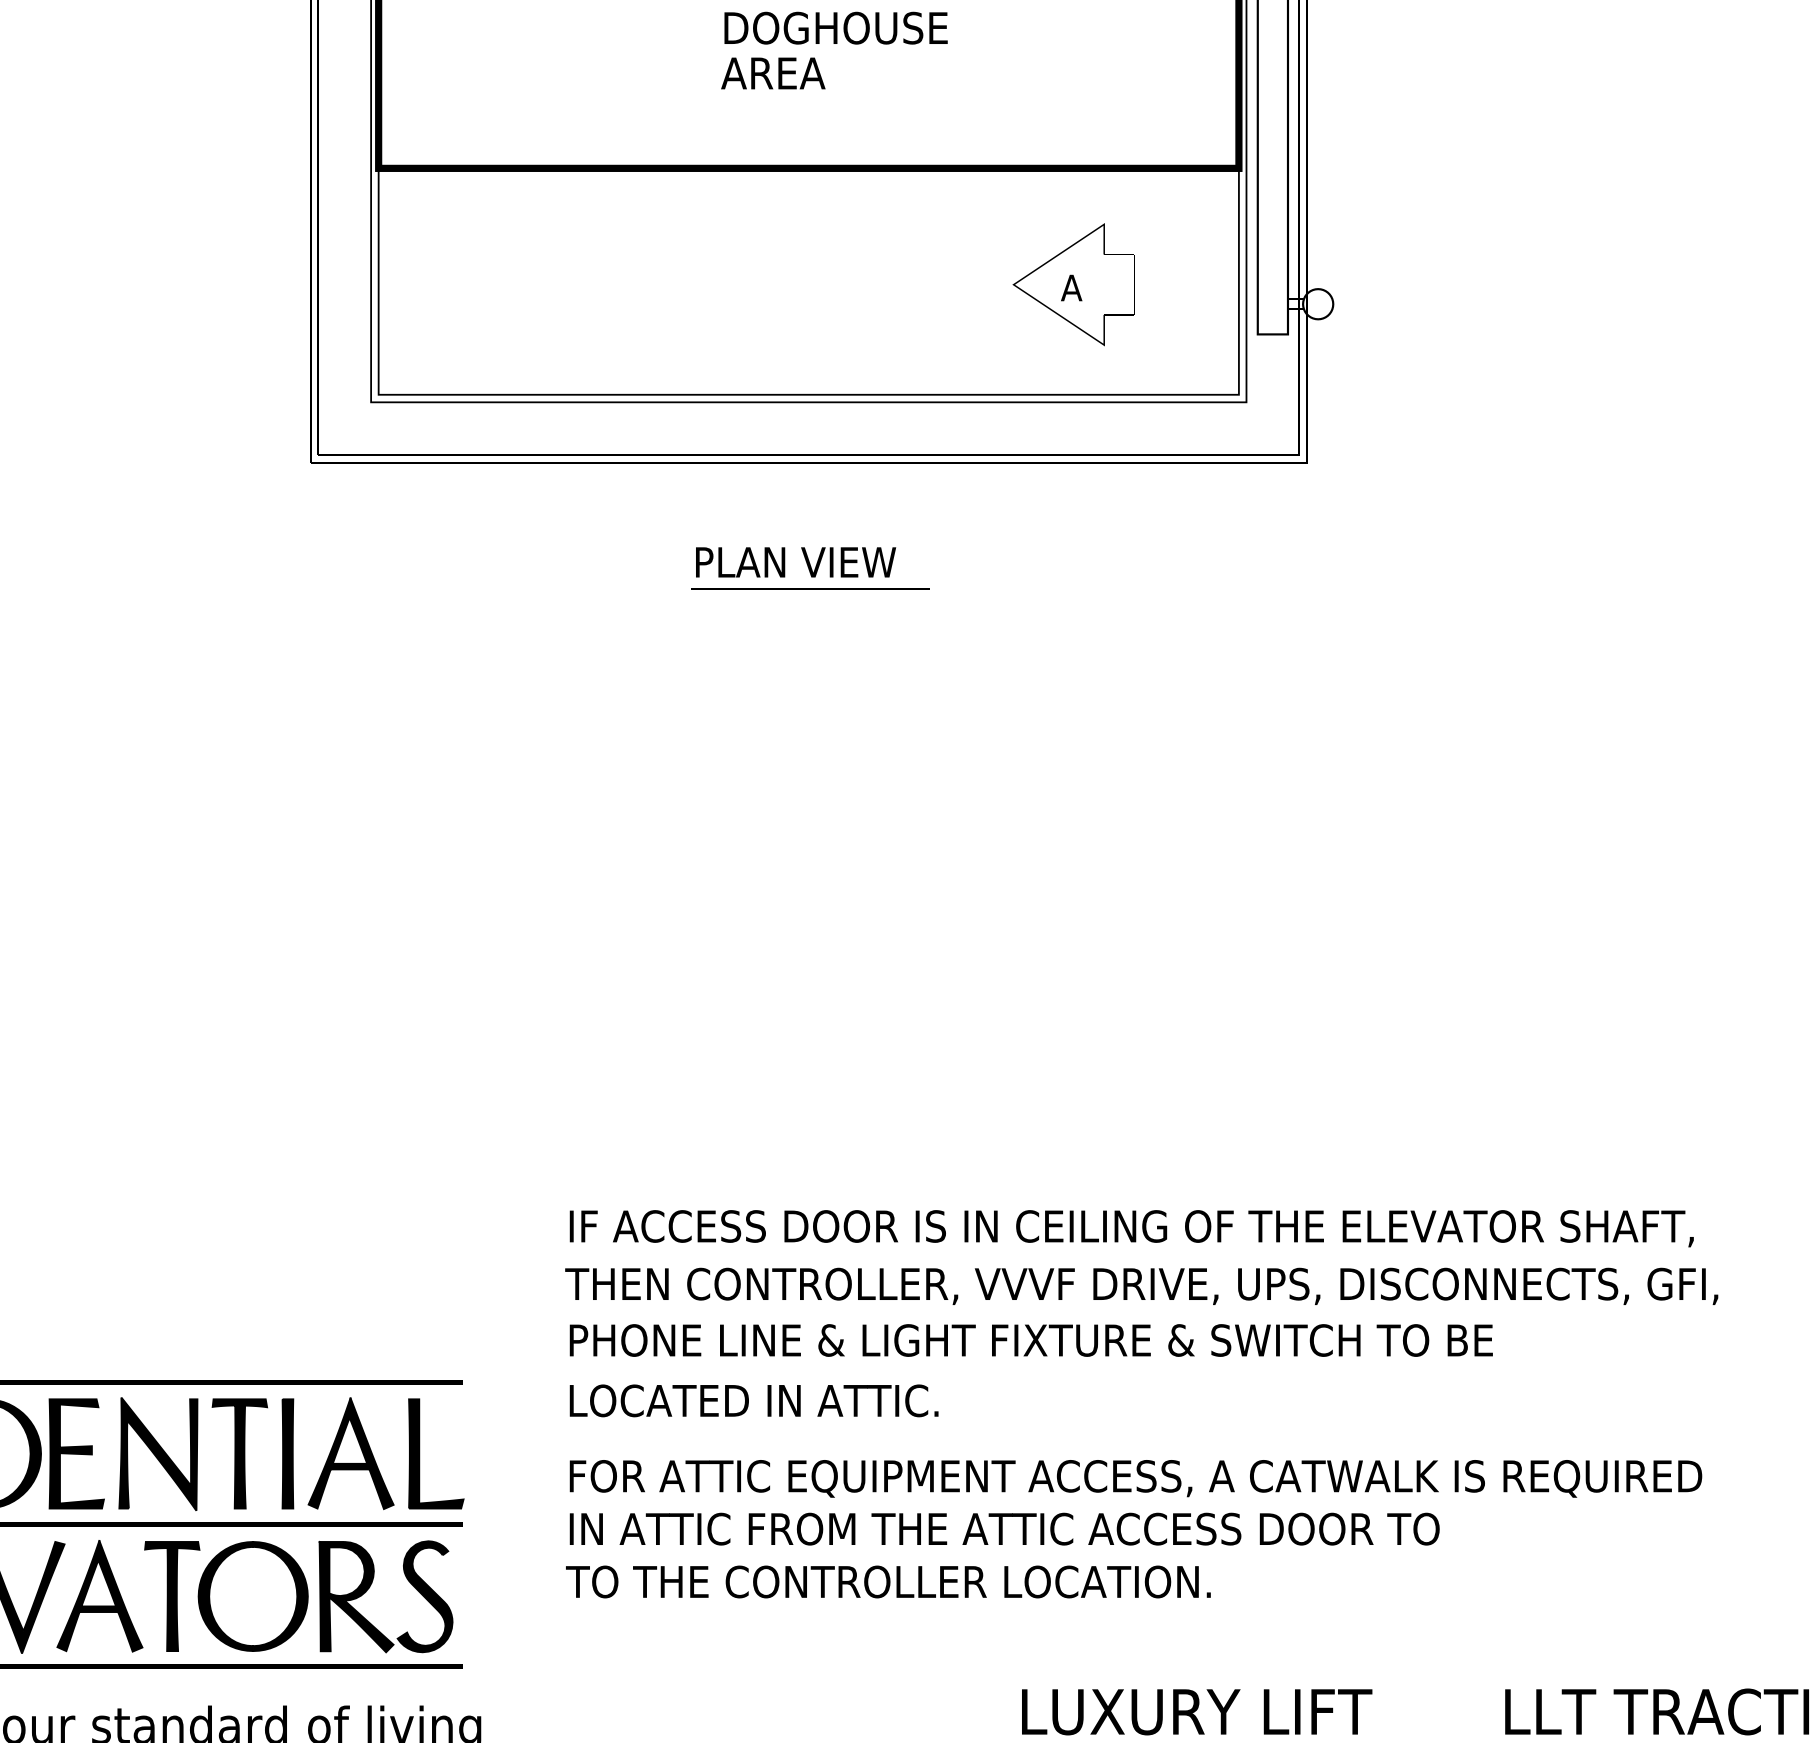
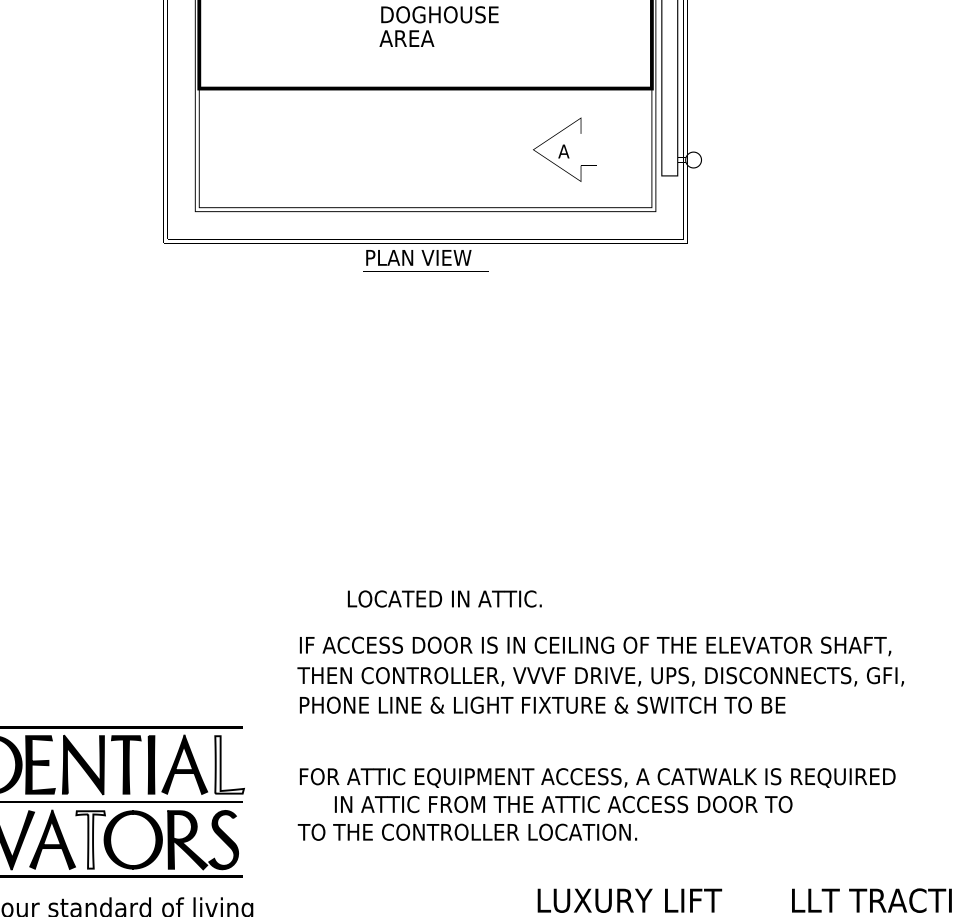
text: (808, 567) -> (425, 260), moved
text: (753, 1399) -> (444, 598), moved
fill: (436, 1453) -> (229, 764), removed
text: (1004, 1529) -> (563, 804), moved
fill: (171, 1595) -> (90, 839), removed

